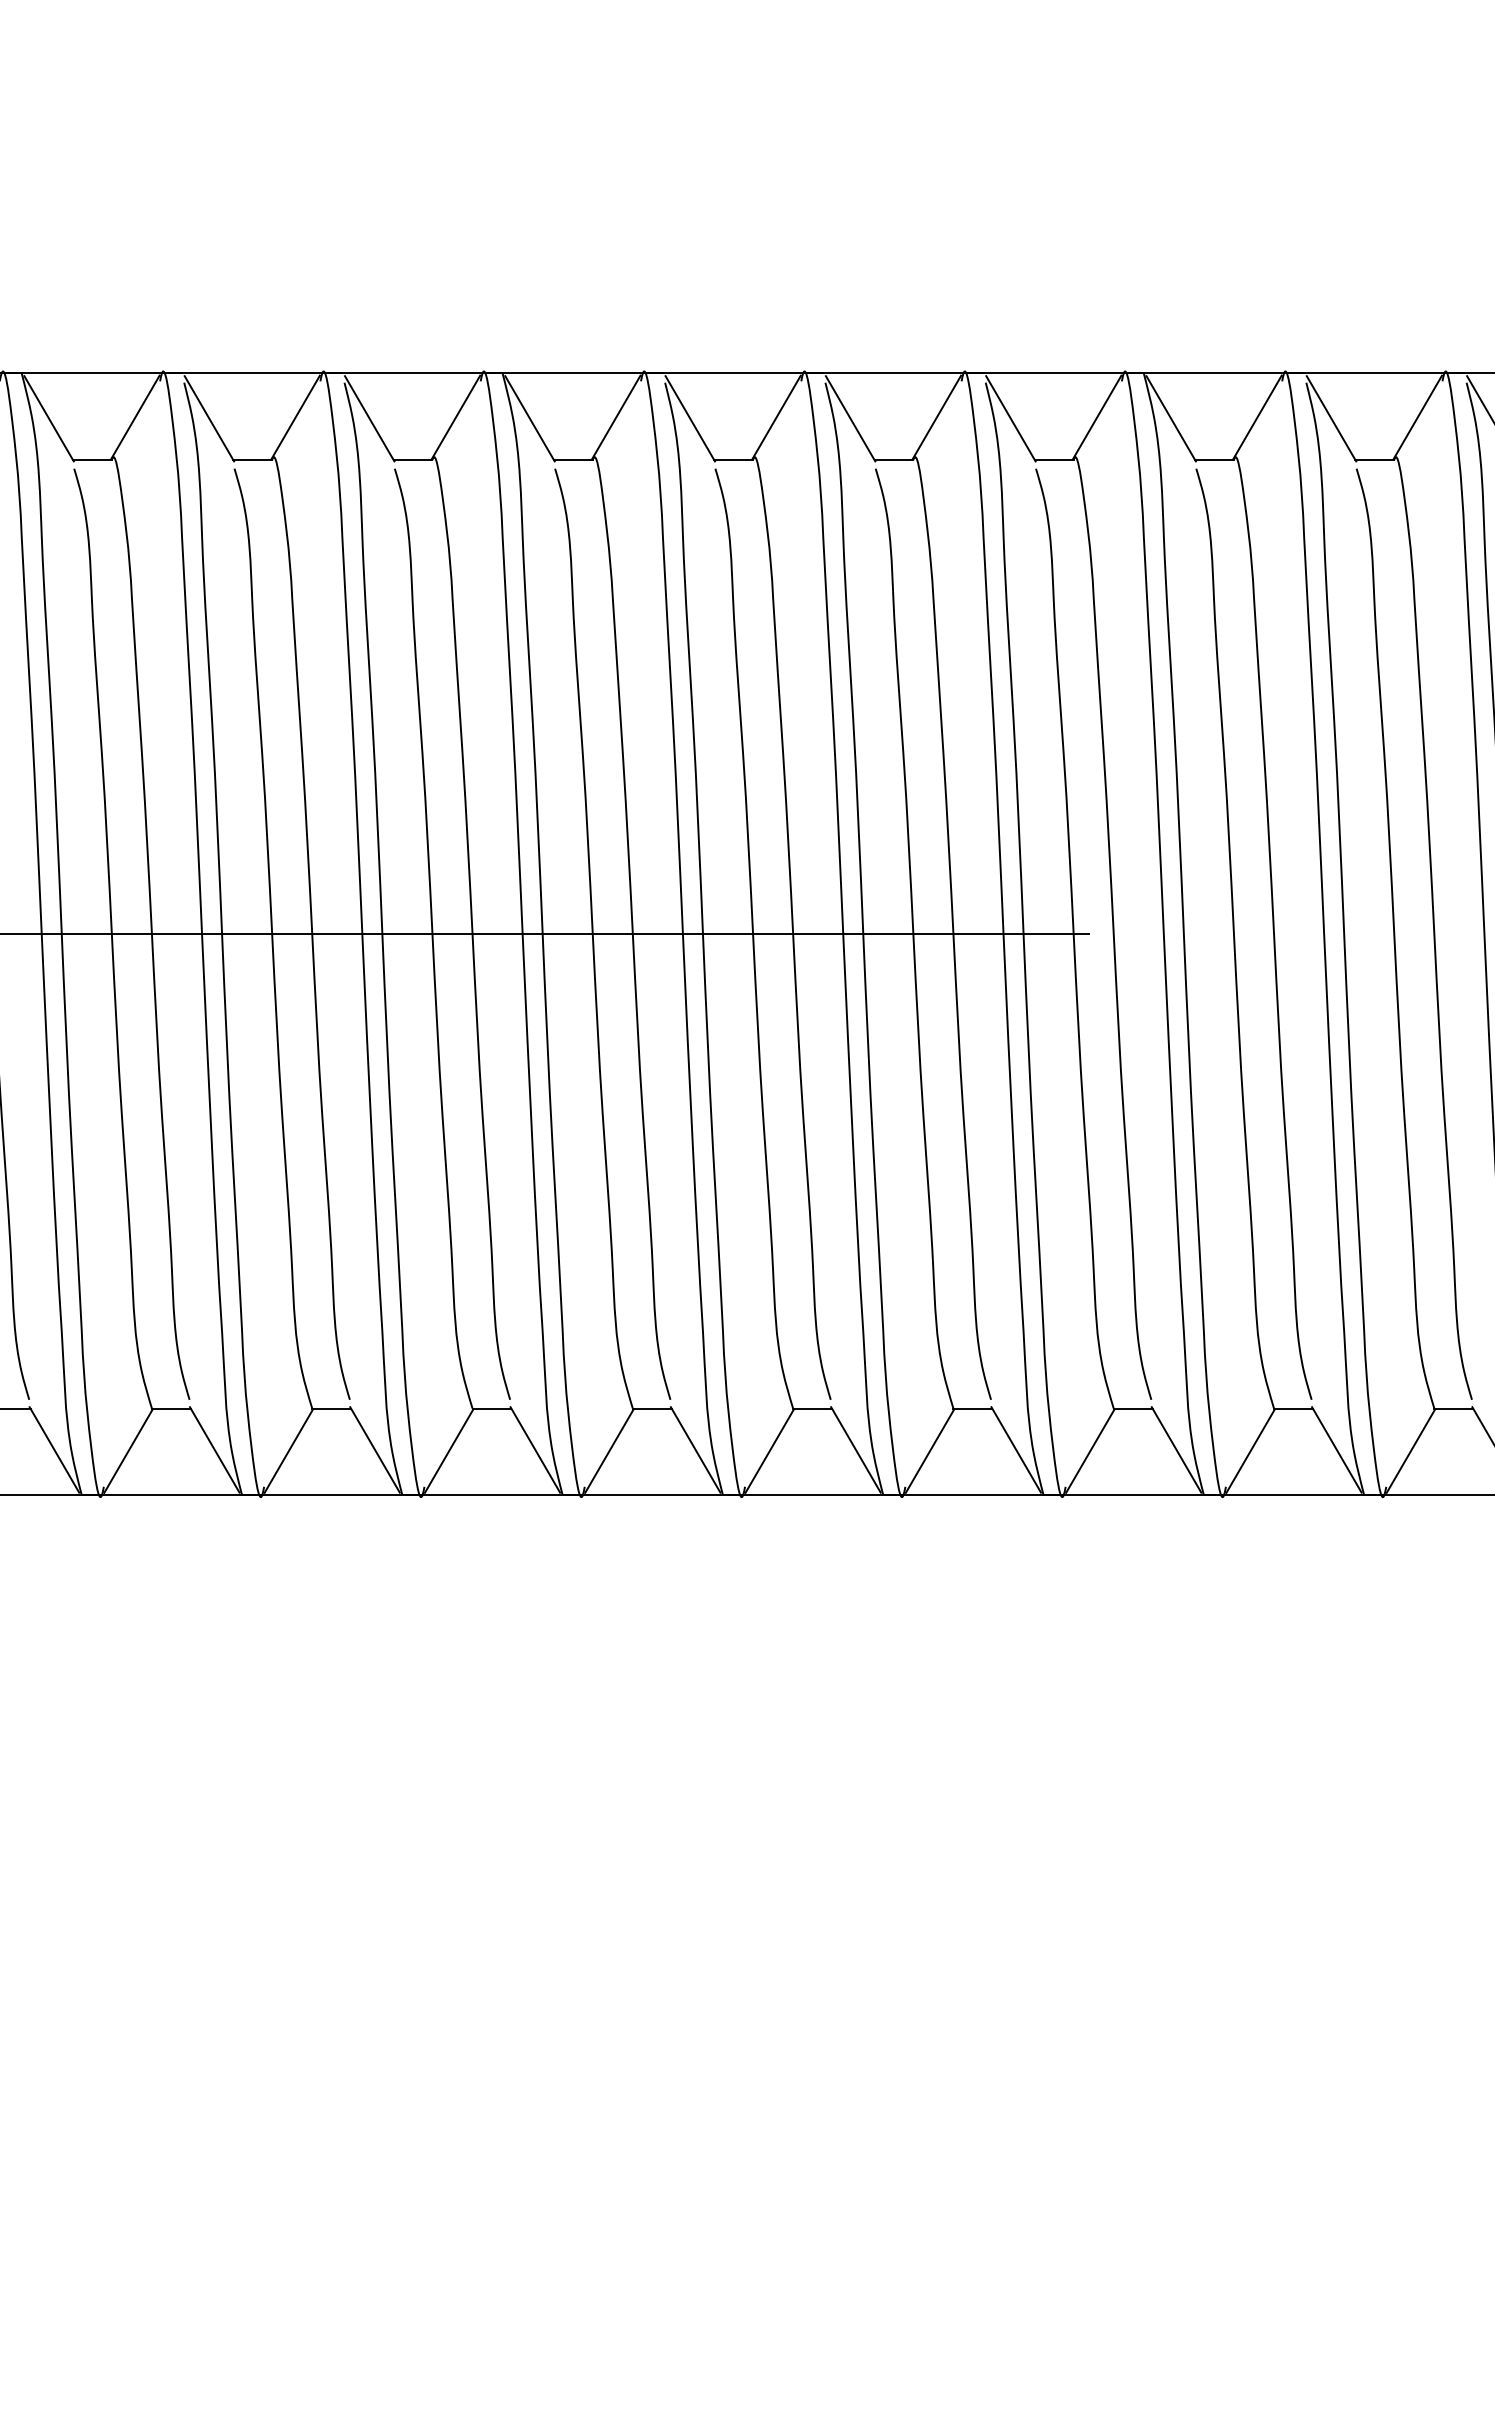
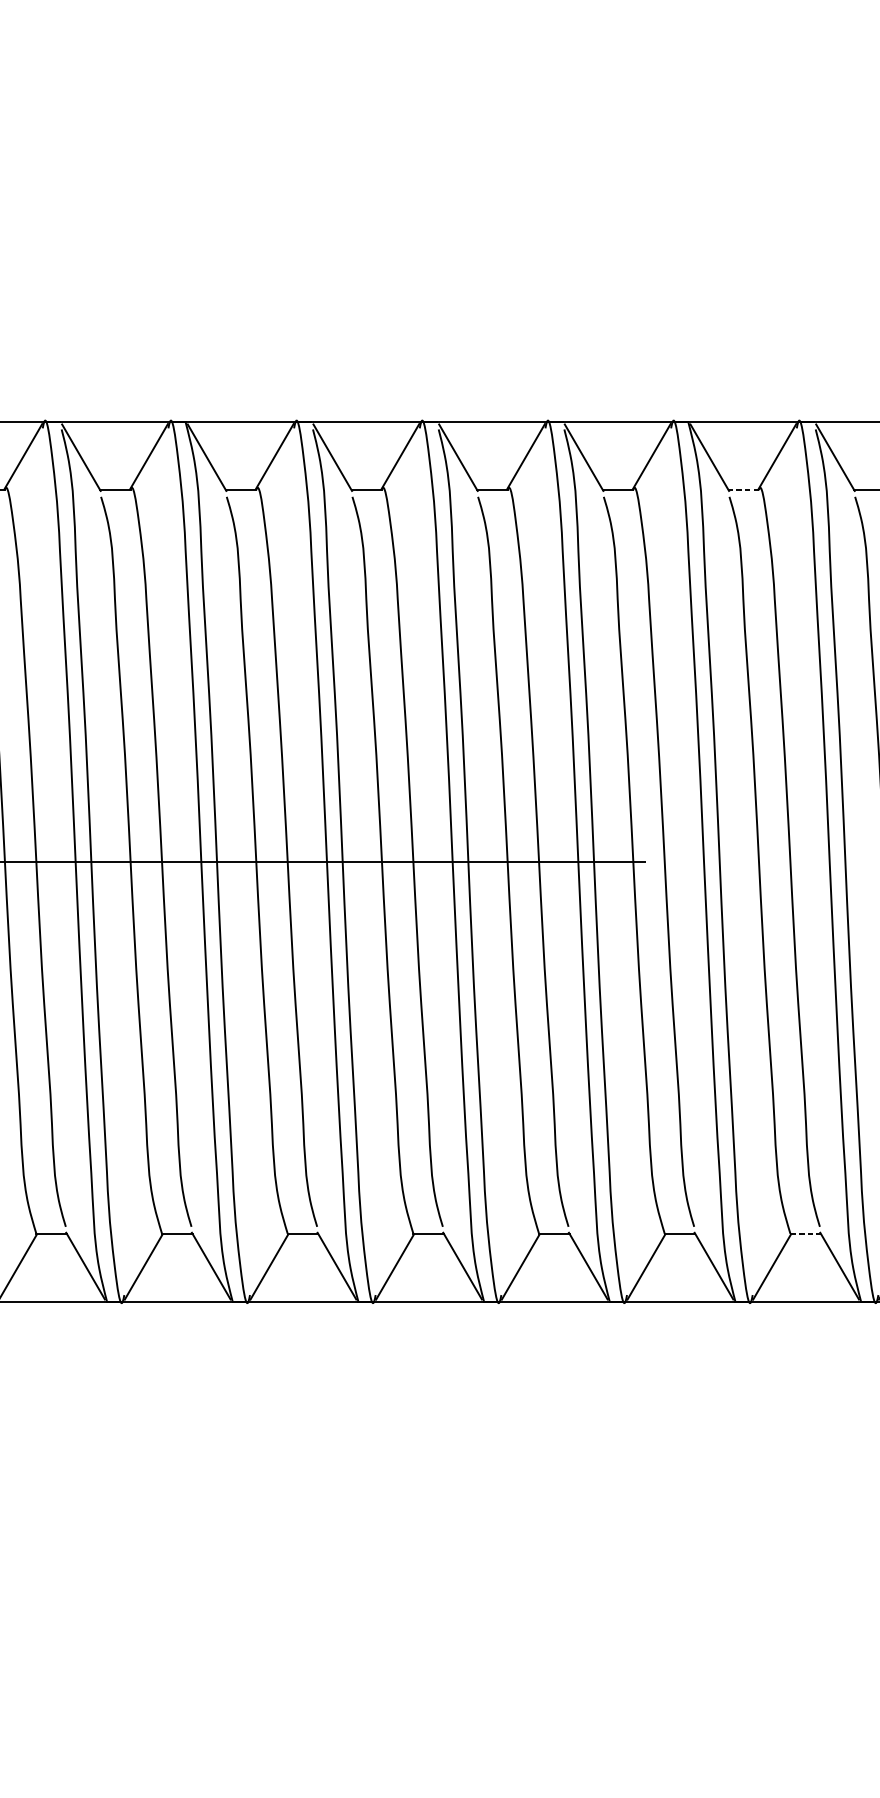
line: (1214, 460) -> (743, 490), solid -> dashed
line: (1293, 1408) -> (805, 1233), solid -> dashed

